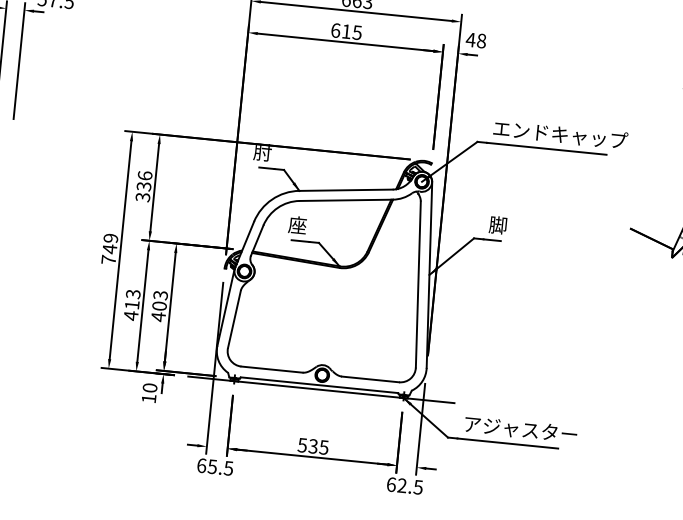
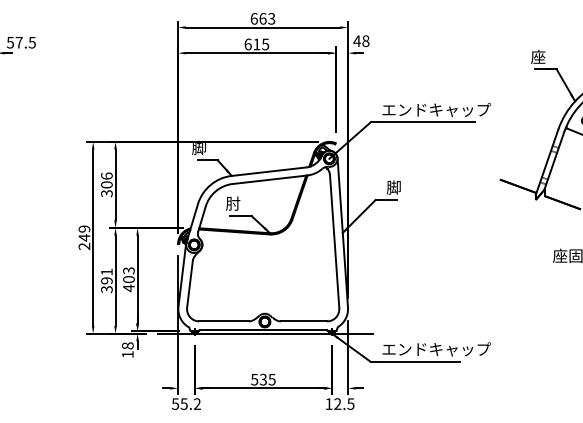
text: (263, 151) -> (199, 147), 肘 -> 脚
text: (143, 186) -> (106, 184), 336 -> 306
text: (298, 225) -> (233, 203), 座 -> 肘
text: (108, 259) -> (84, 246), 749 -> 249
text: (131, 304) -> (106, 280), 413 -> 391
text: (150, 387) -> (128, 345), 10 -> 18
text: (530, 430) -> (436, 349), アジャスター -> エンドキャップ
text: (214, 466) -> (185, 403), 65.5 -> 55.2
text: (390, 483) -> (328, 403), 62.5 -> 12.5

